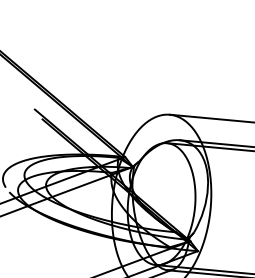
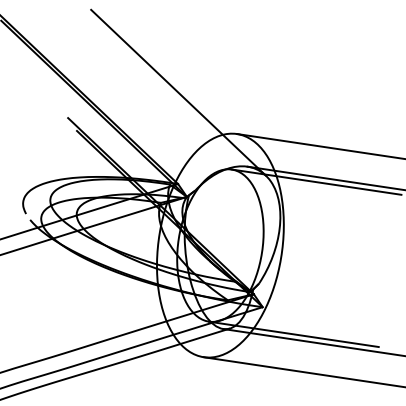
line: (121, 84) -> (178, 92), added

